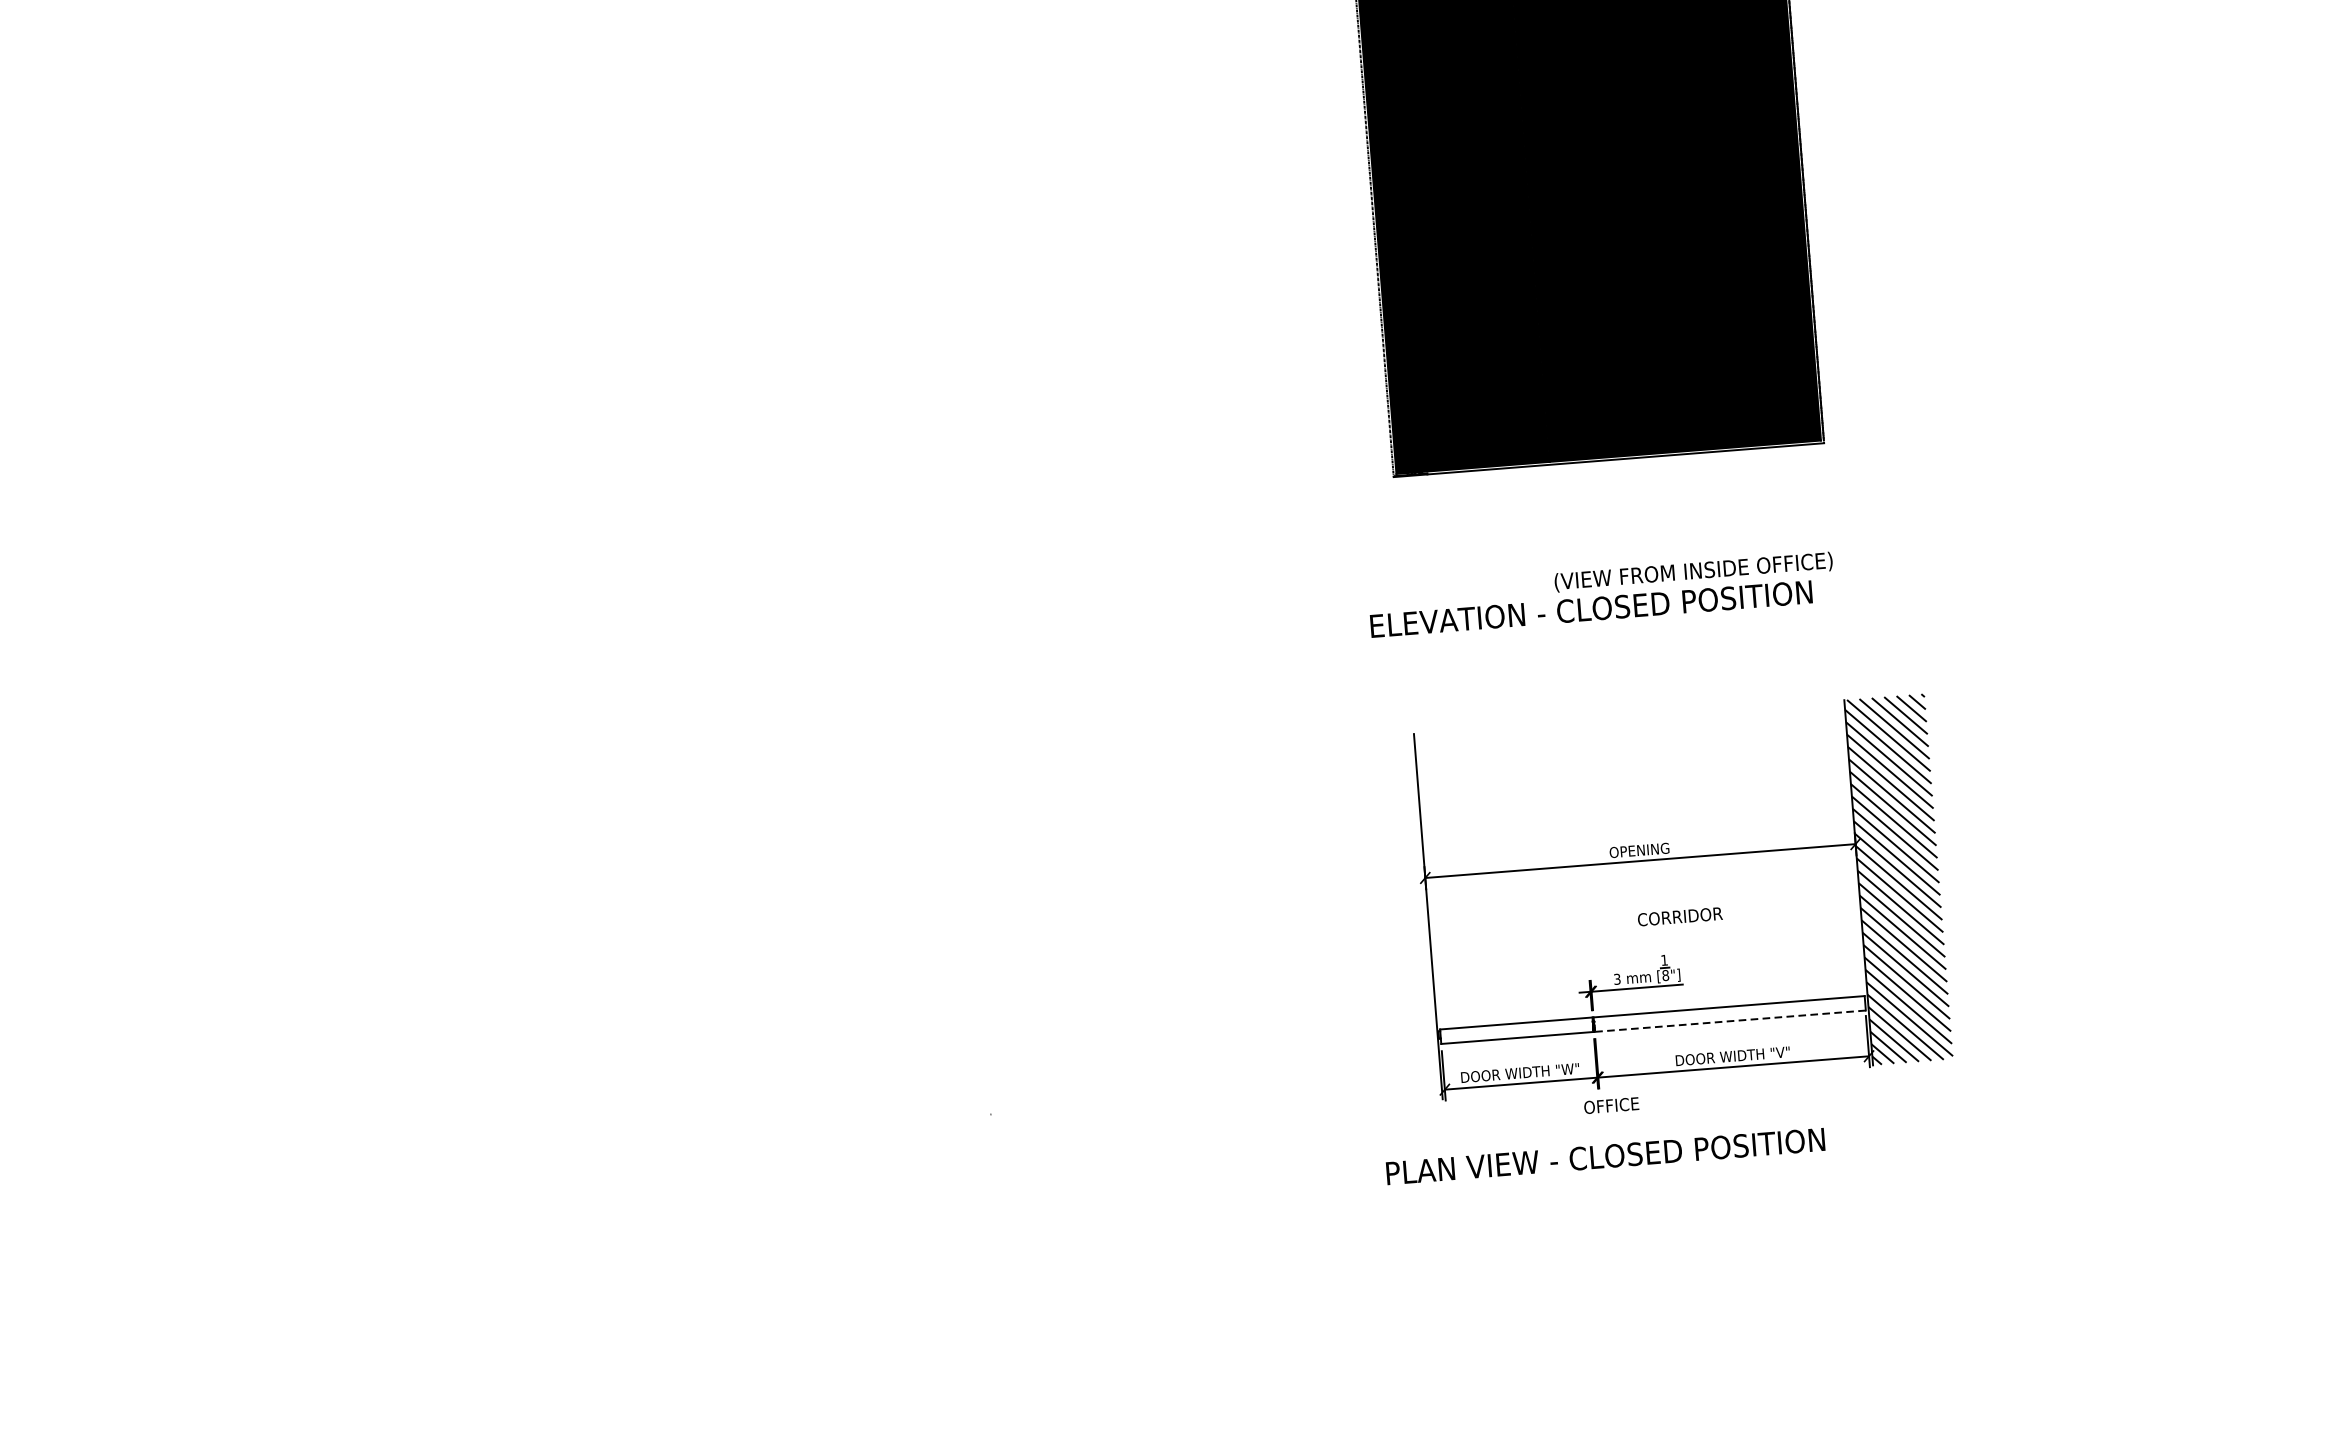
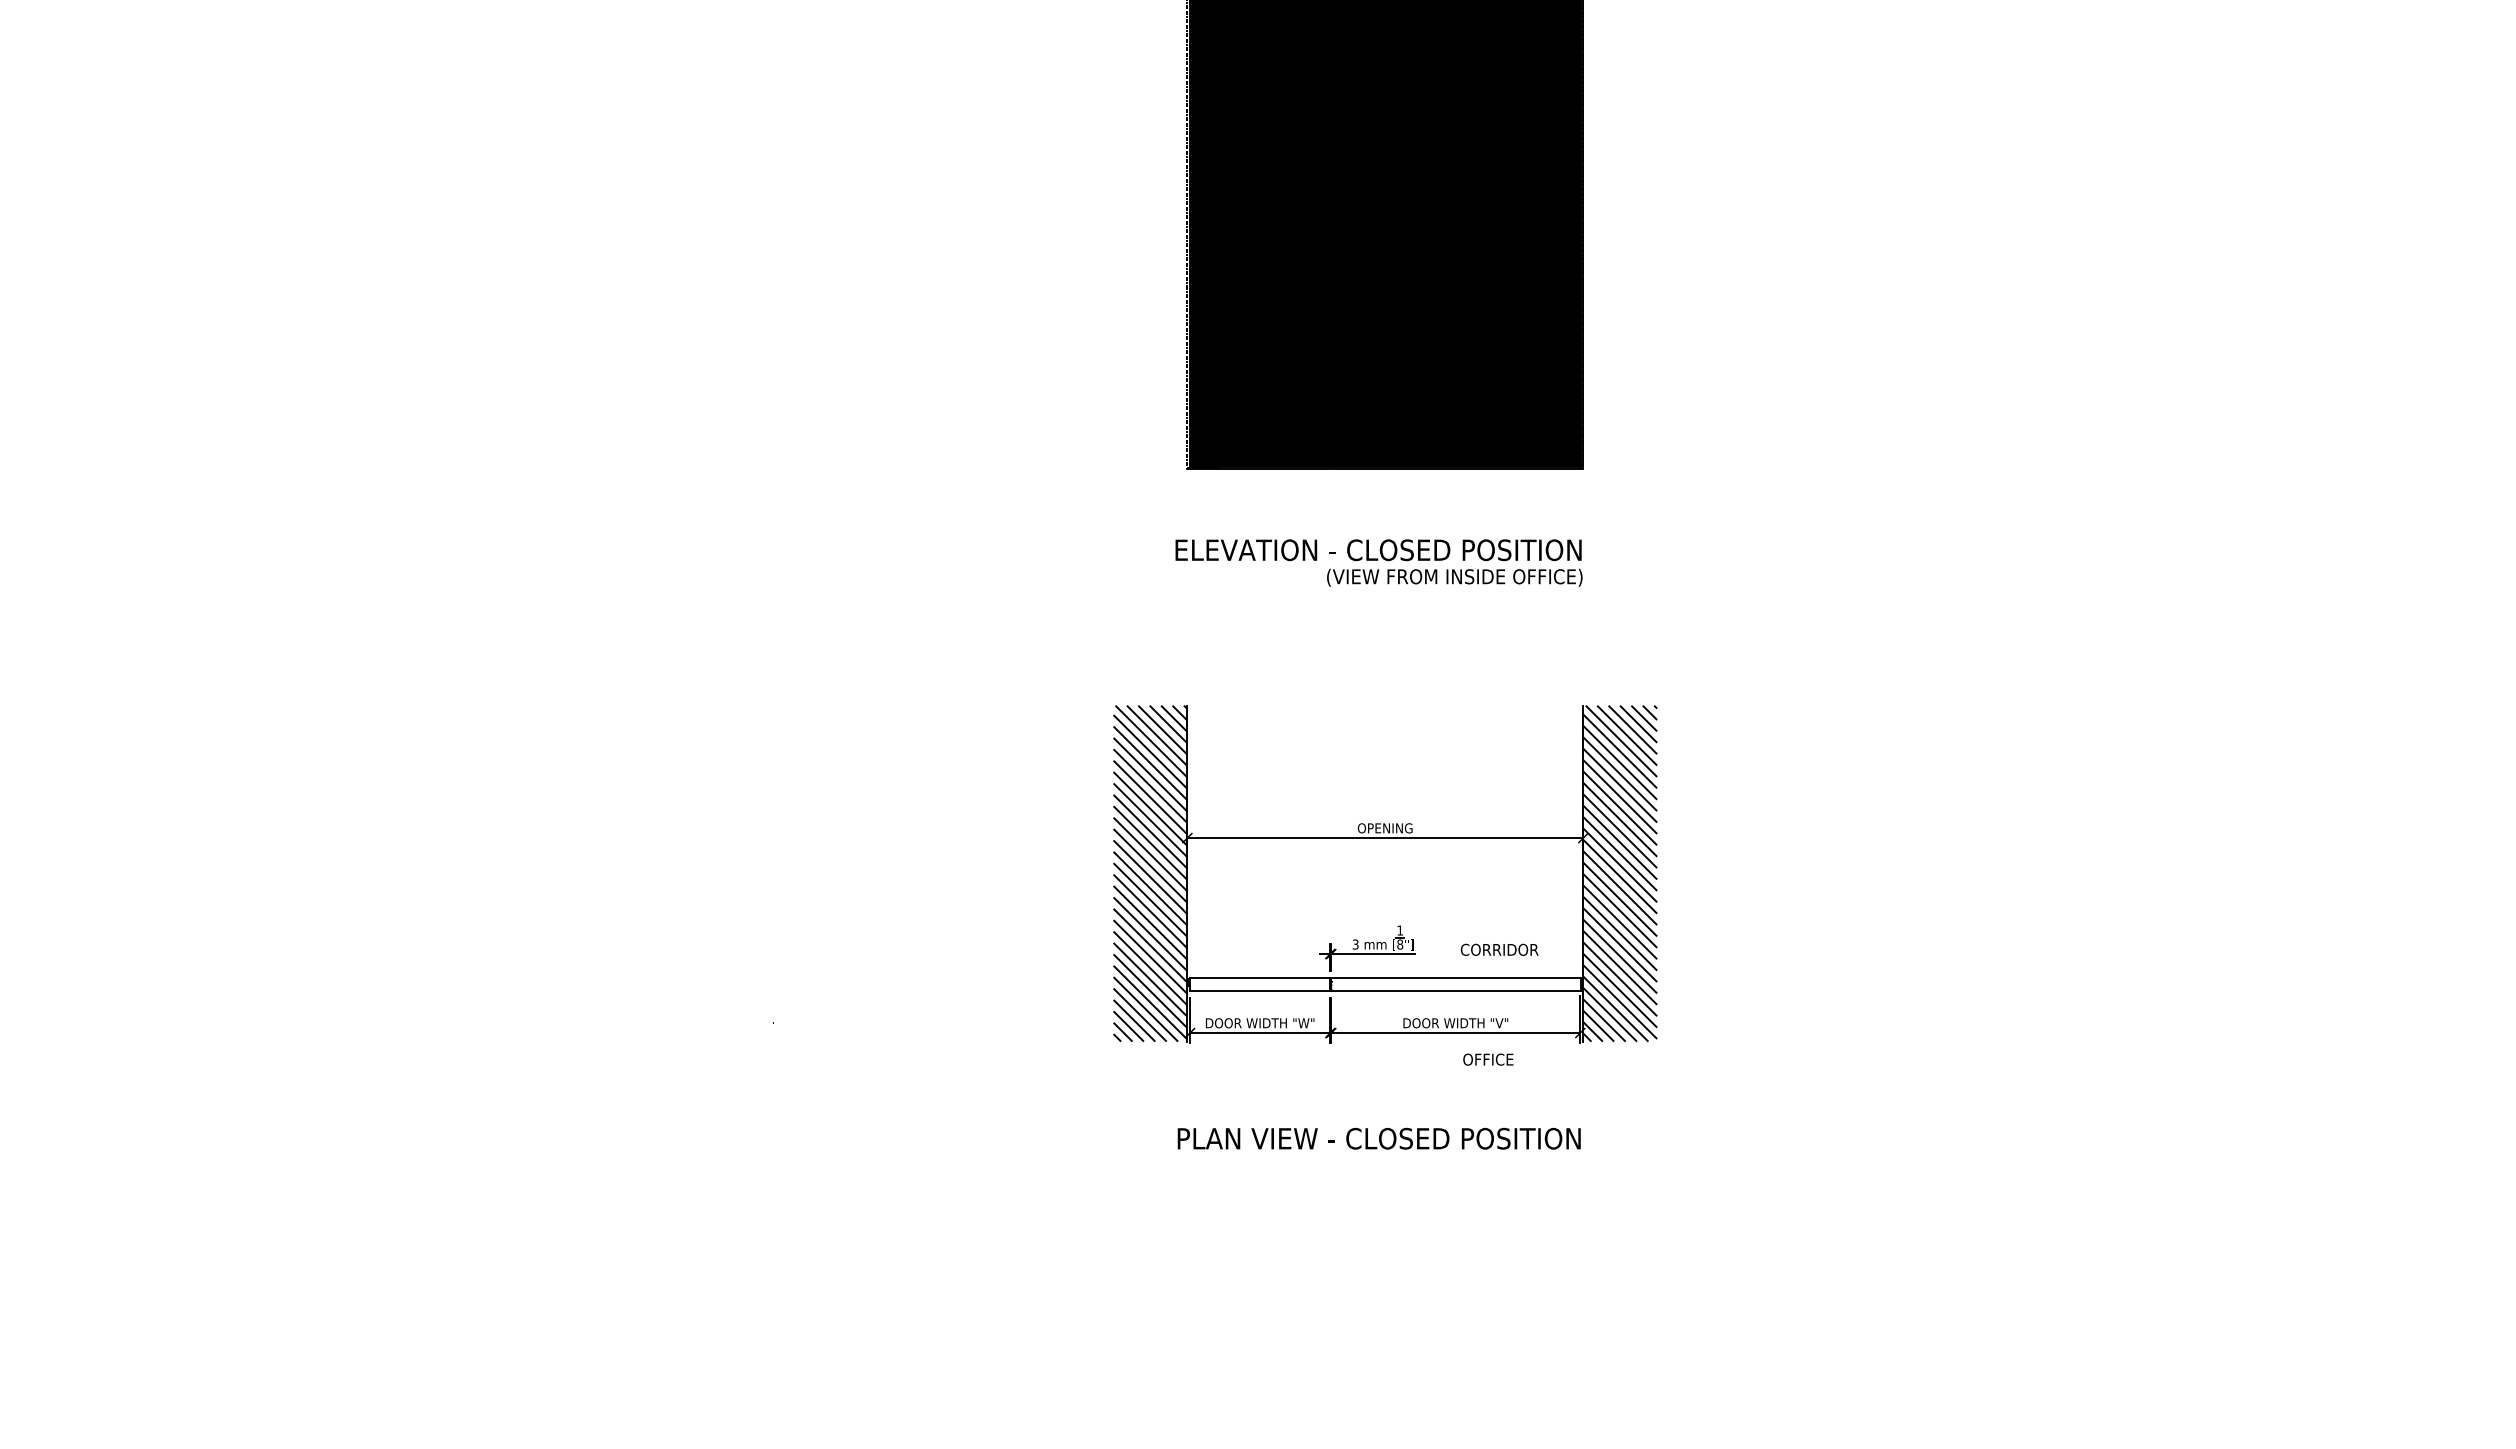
text: (1591, 609) -> (1378, 550), moved
text: (1679, 916) -> (1499, 949), moved
hatch: (1388, 919) -> (1150, 873), added
line: (1729, 1021) -> (1455, 991), dashed -> solid
text: (1611, 1105) -> (1488, 1059), moved
text: (1604, 1156) -> (1378, 1138), moved

